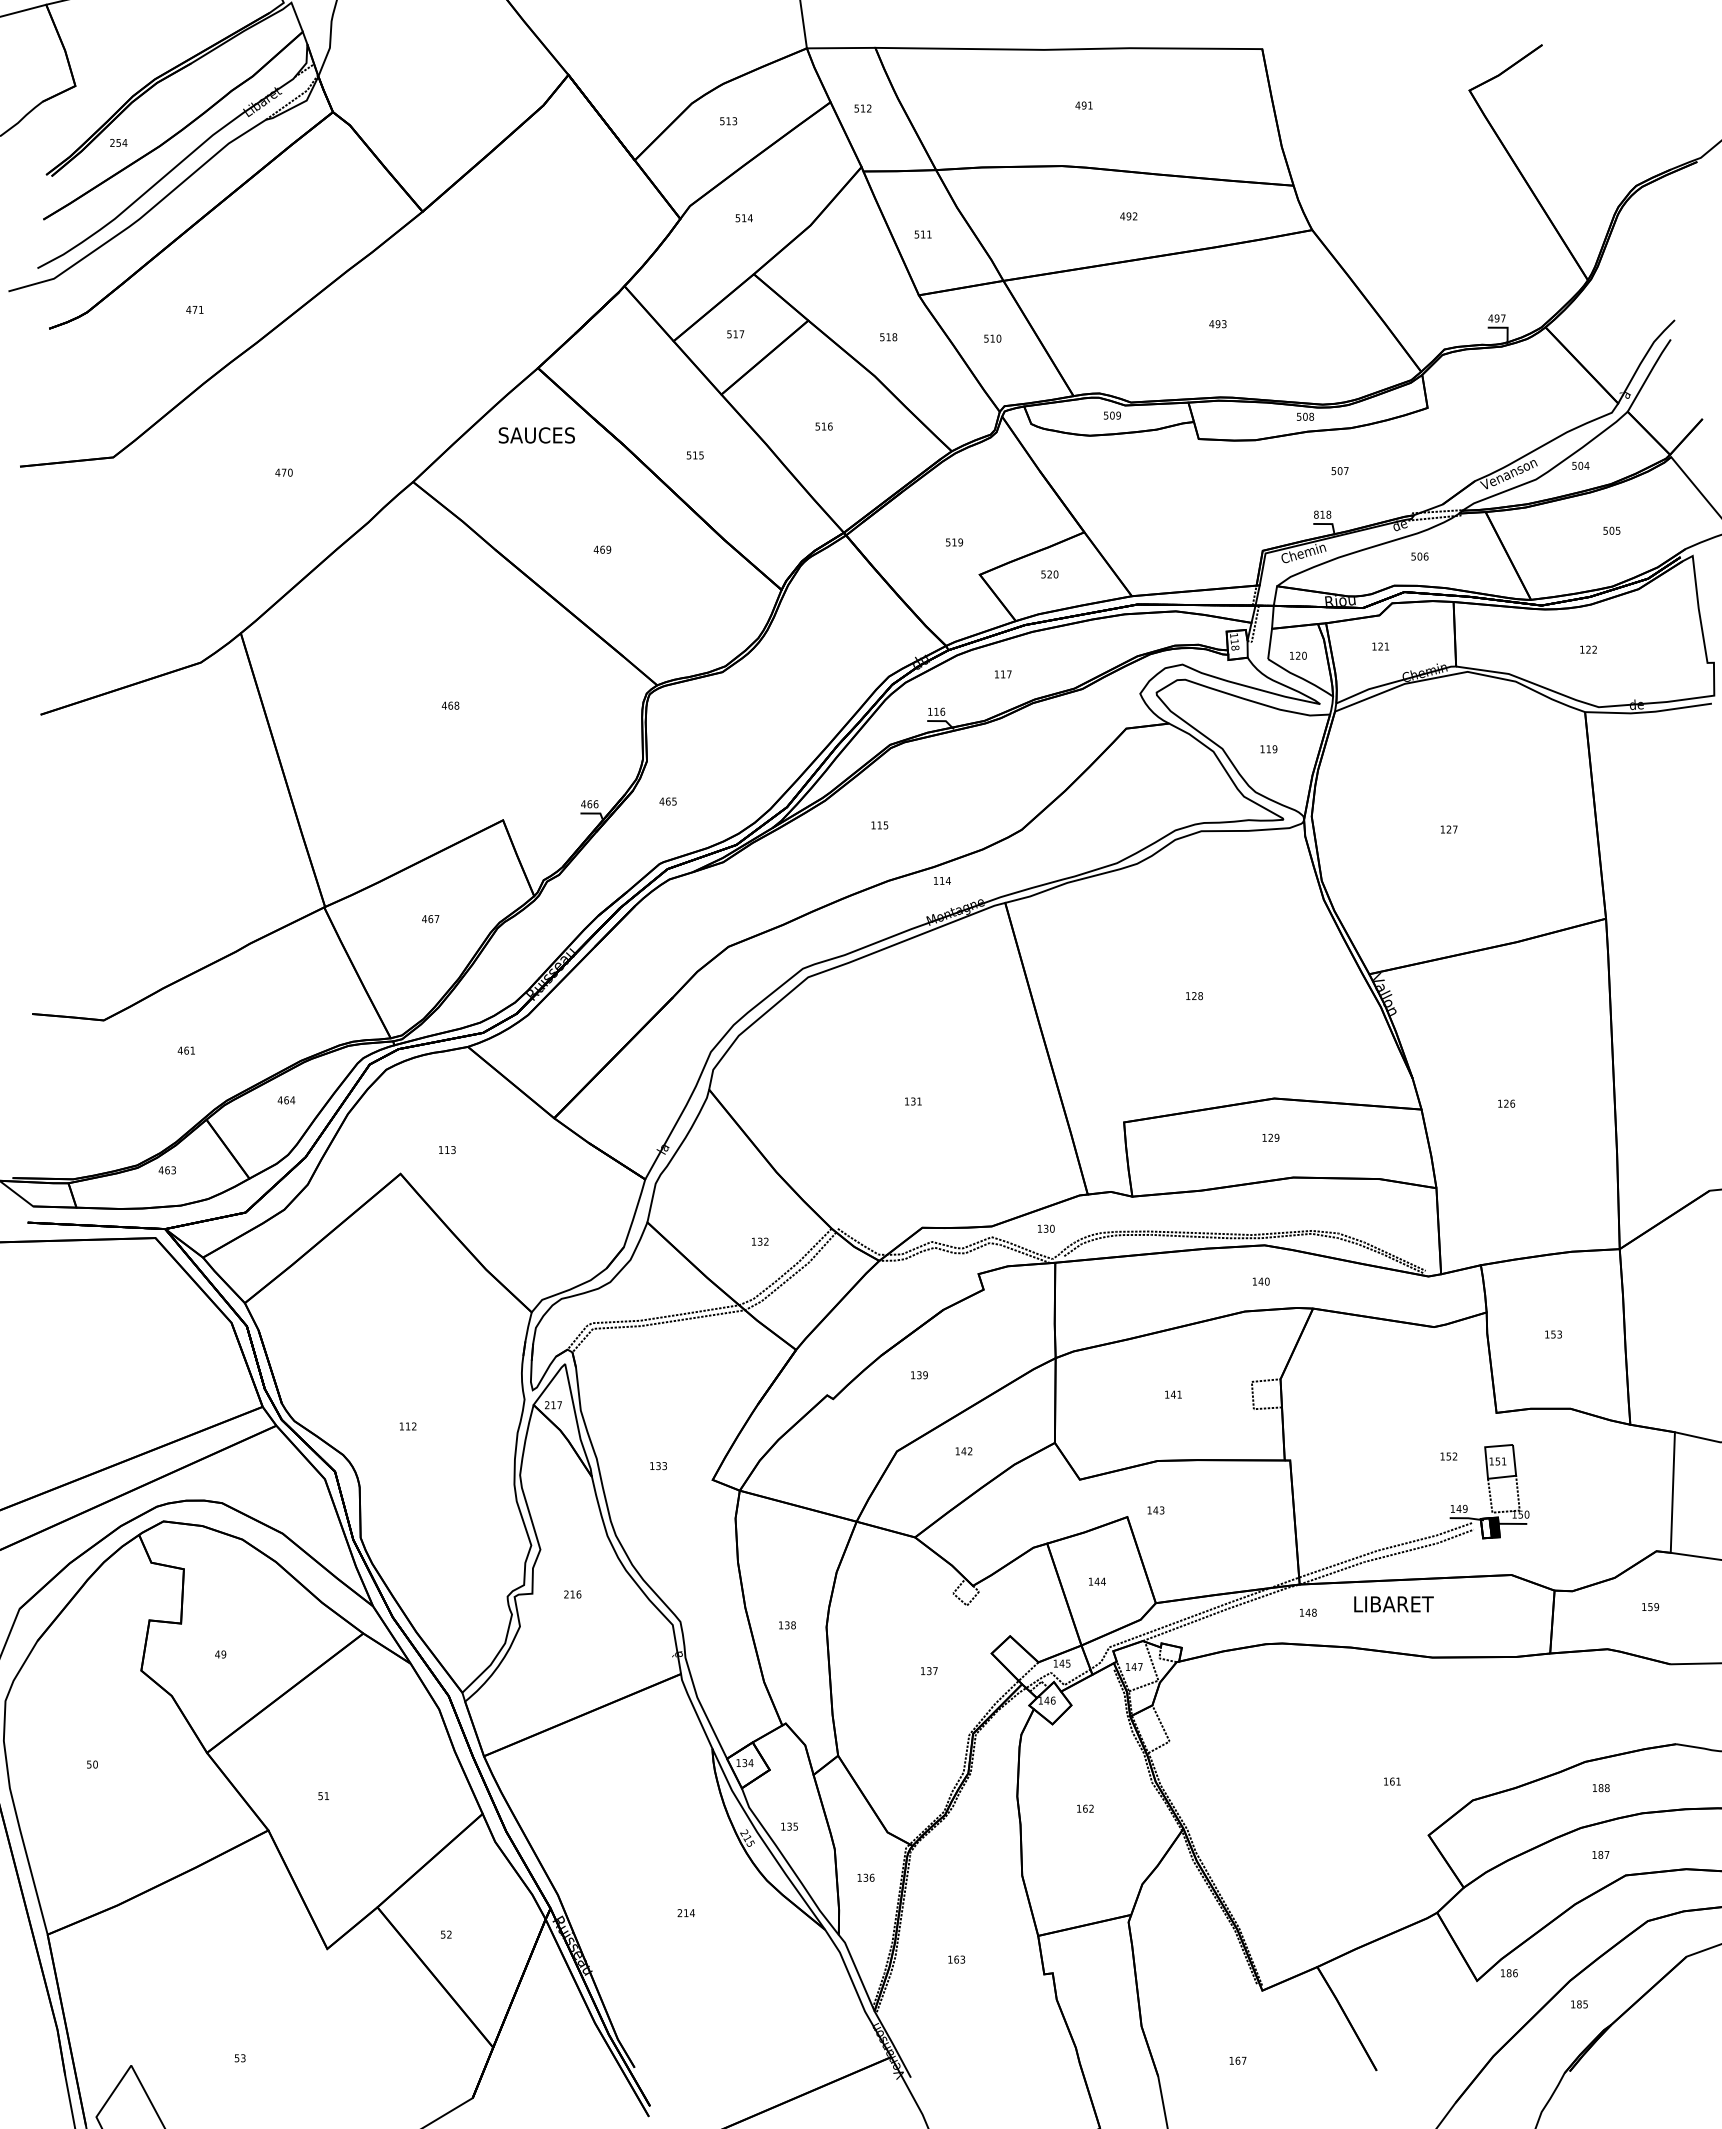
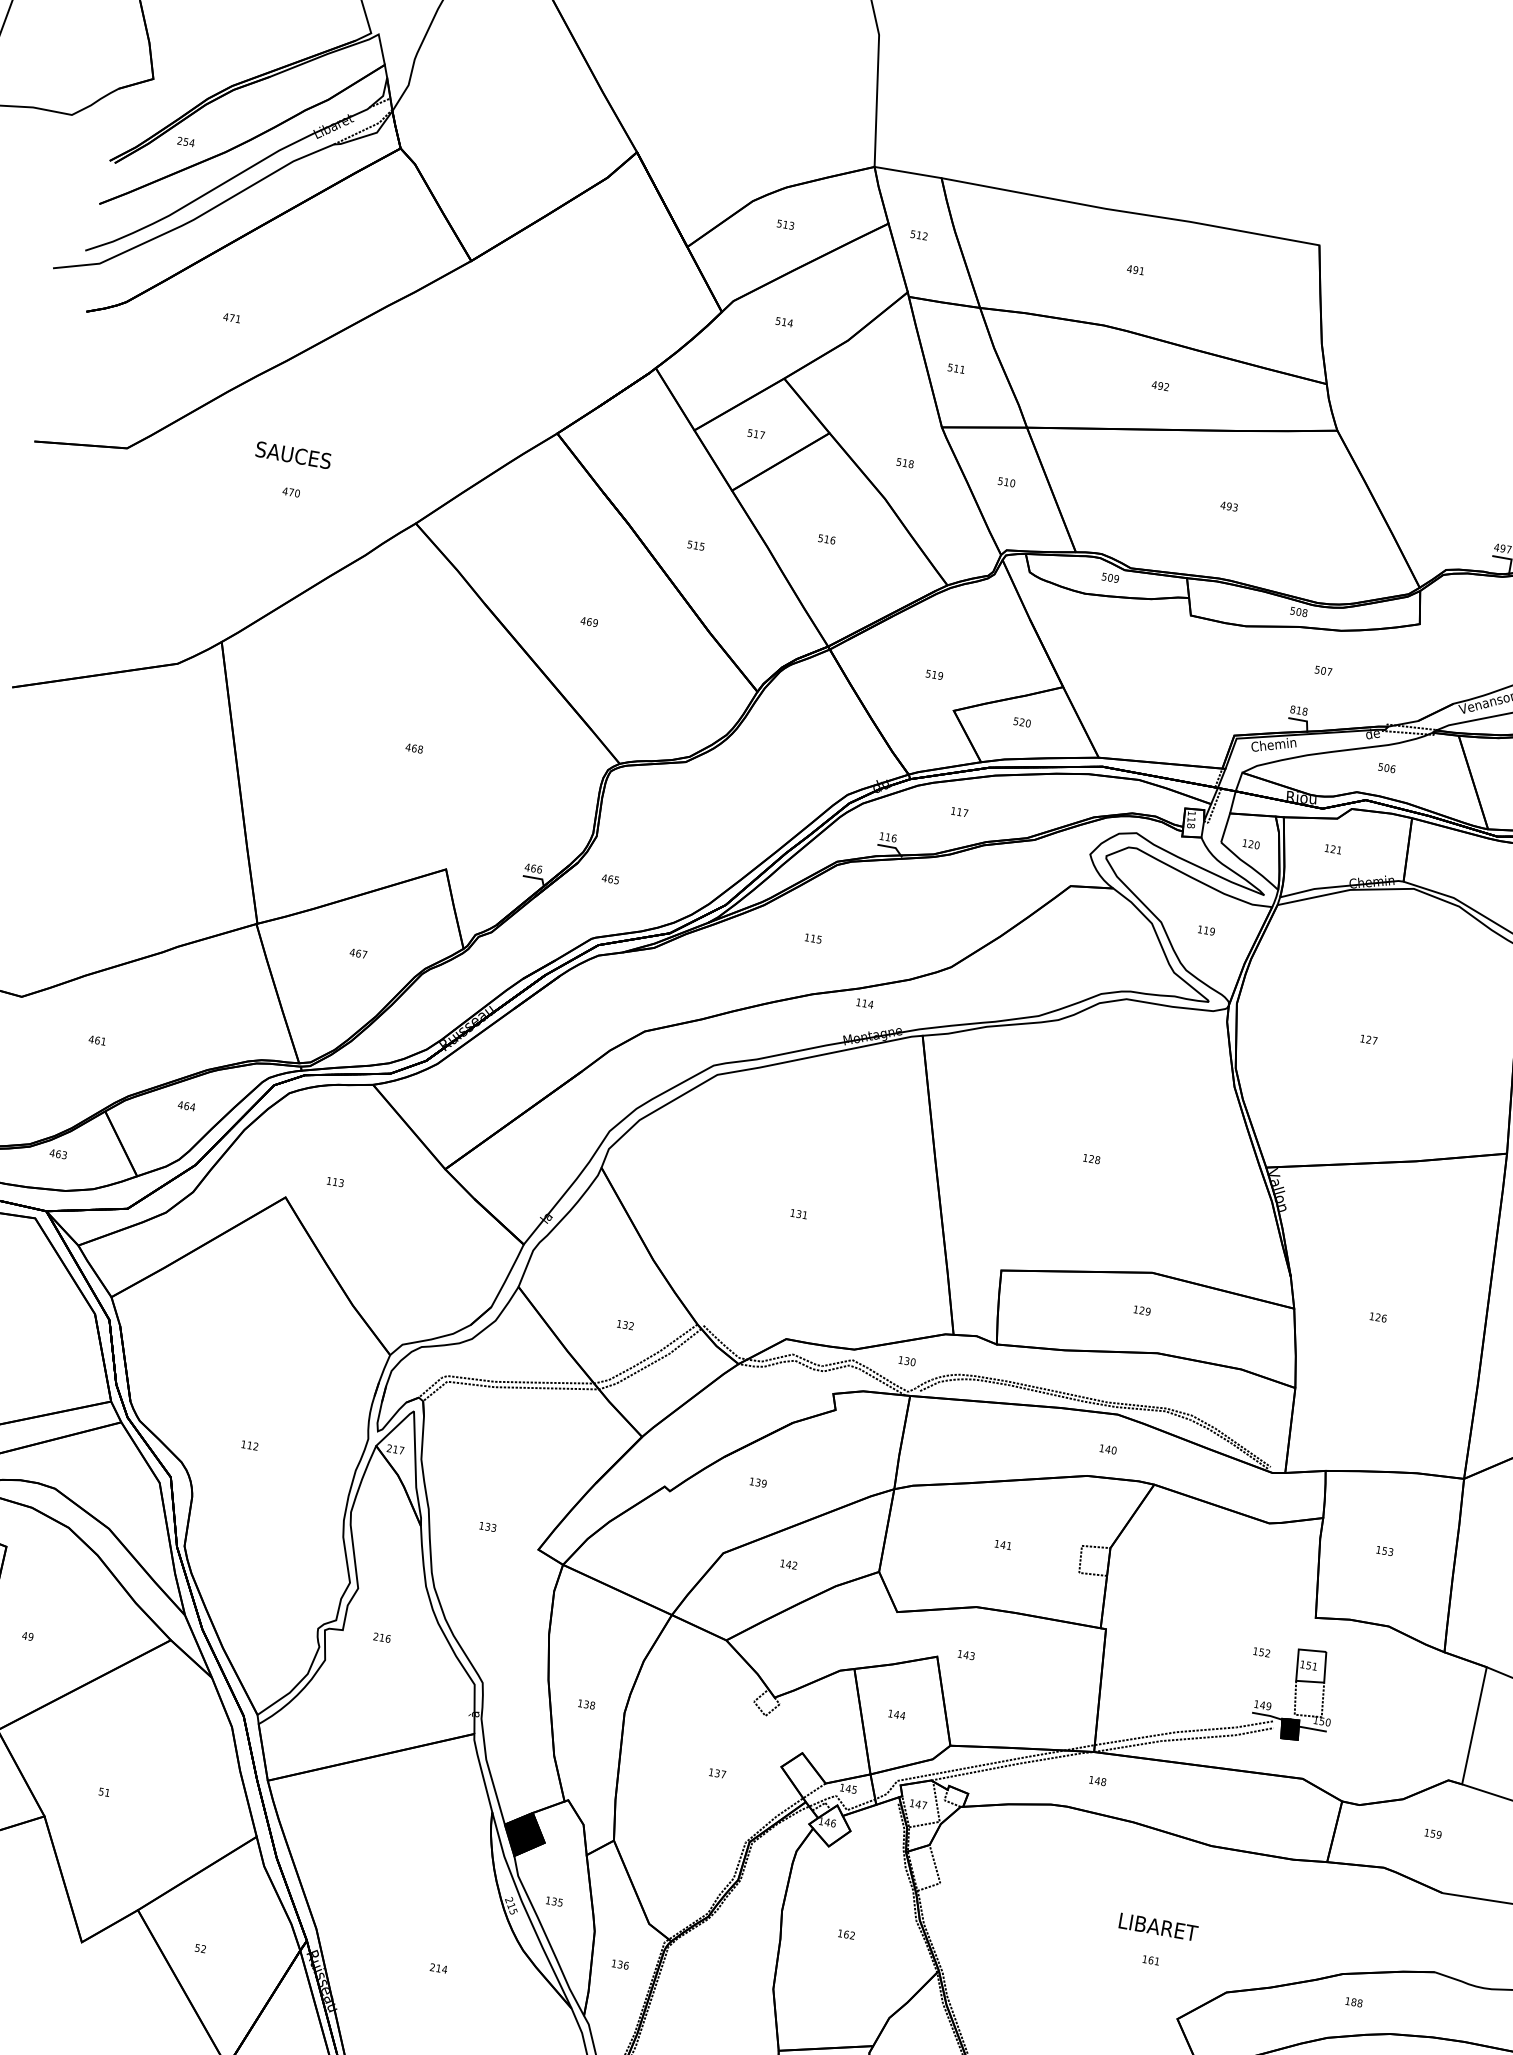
text: (536, 435) -> (293, 455), moved
fill: (1485, 1528) -> (1285, 1728), added
text: (1393, 1604) -> (1158, 1927), moved
fill: (748, 1765) -> (524, 1834), added

